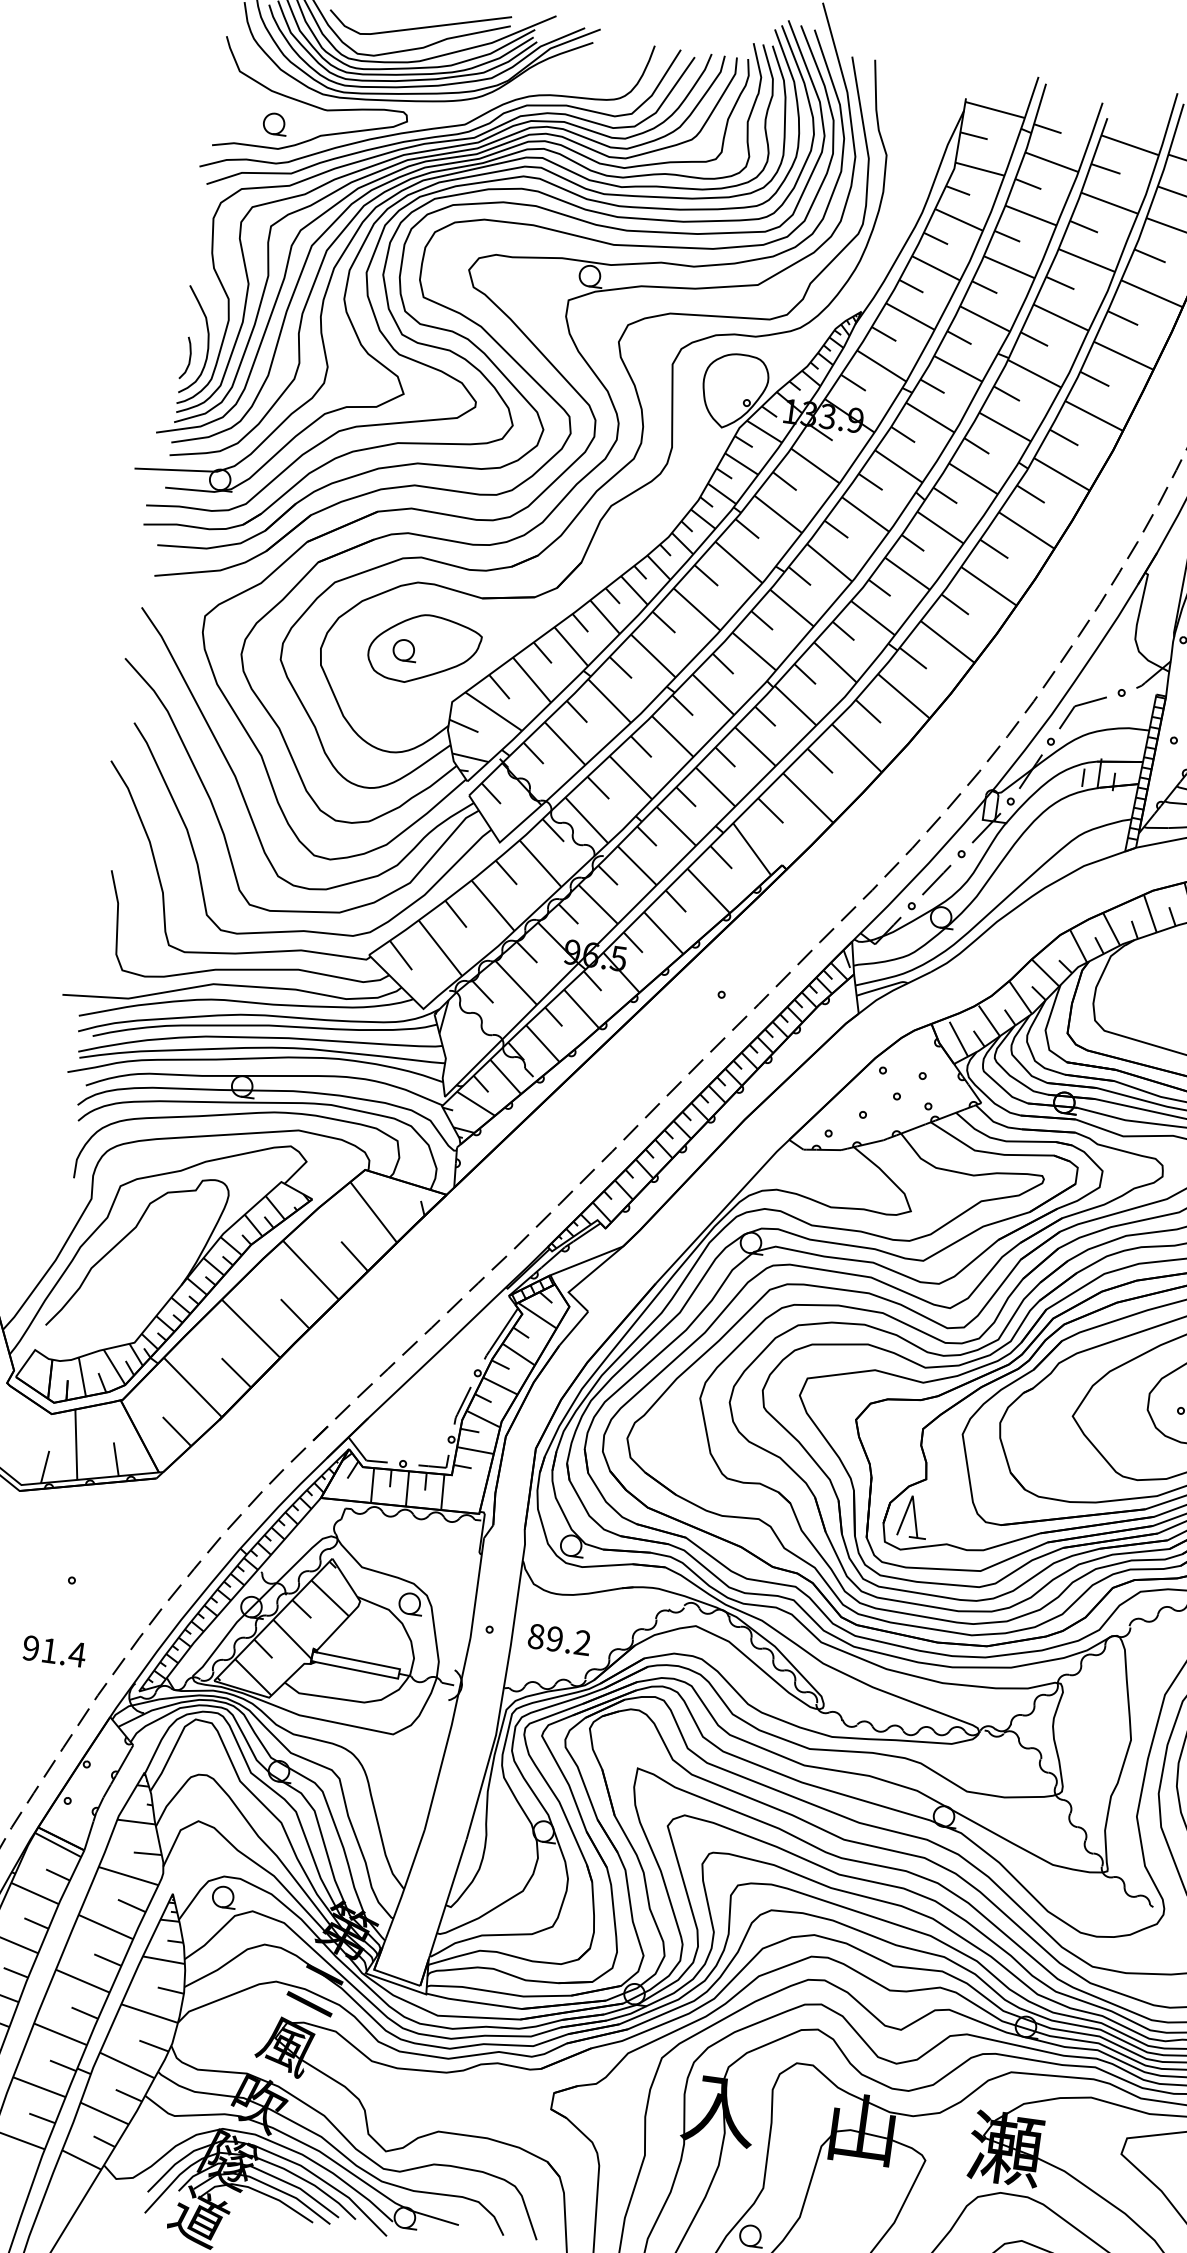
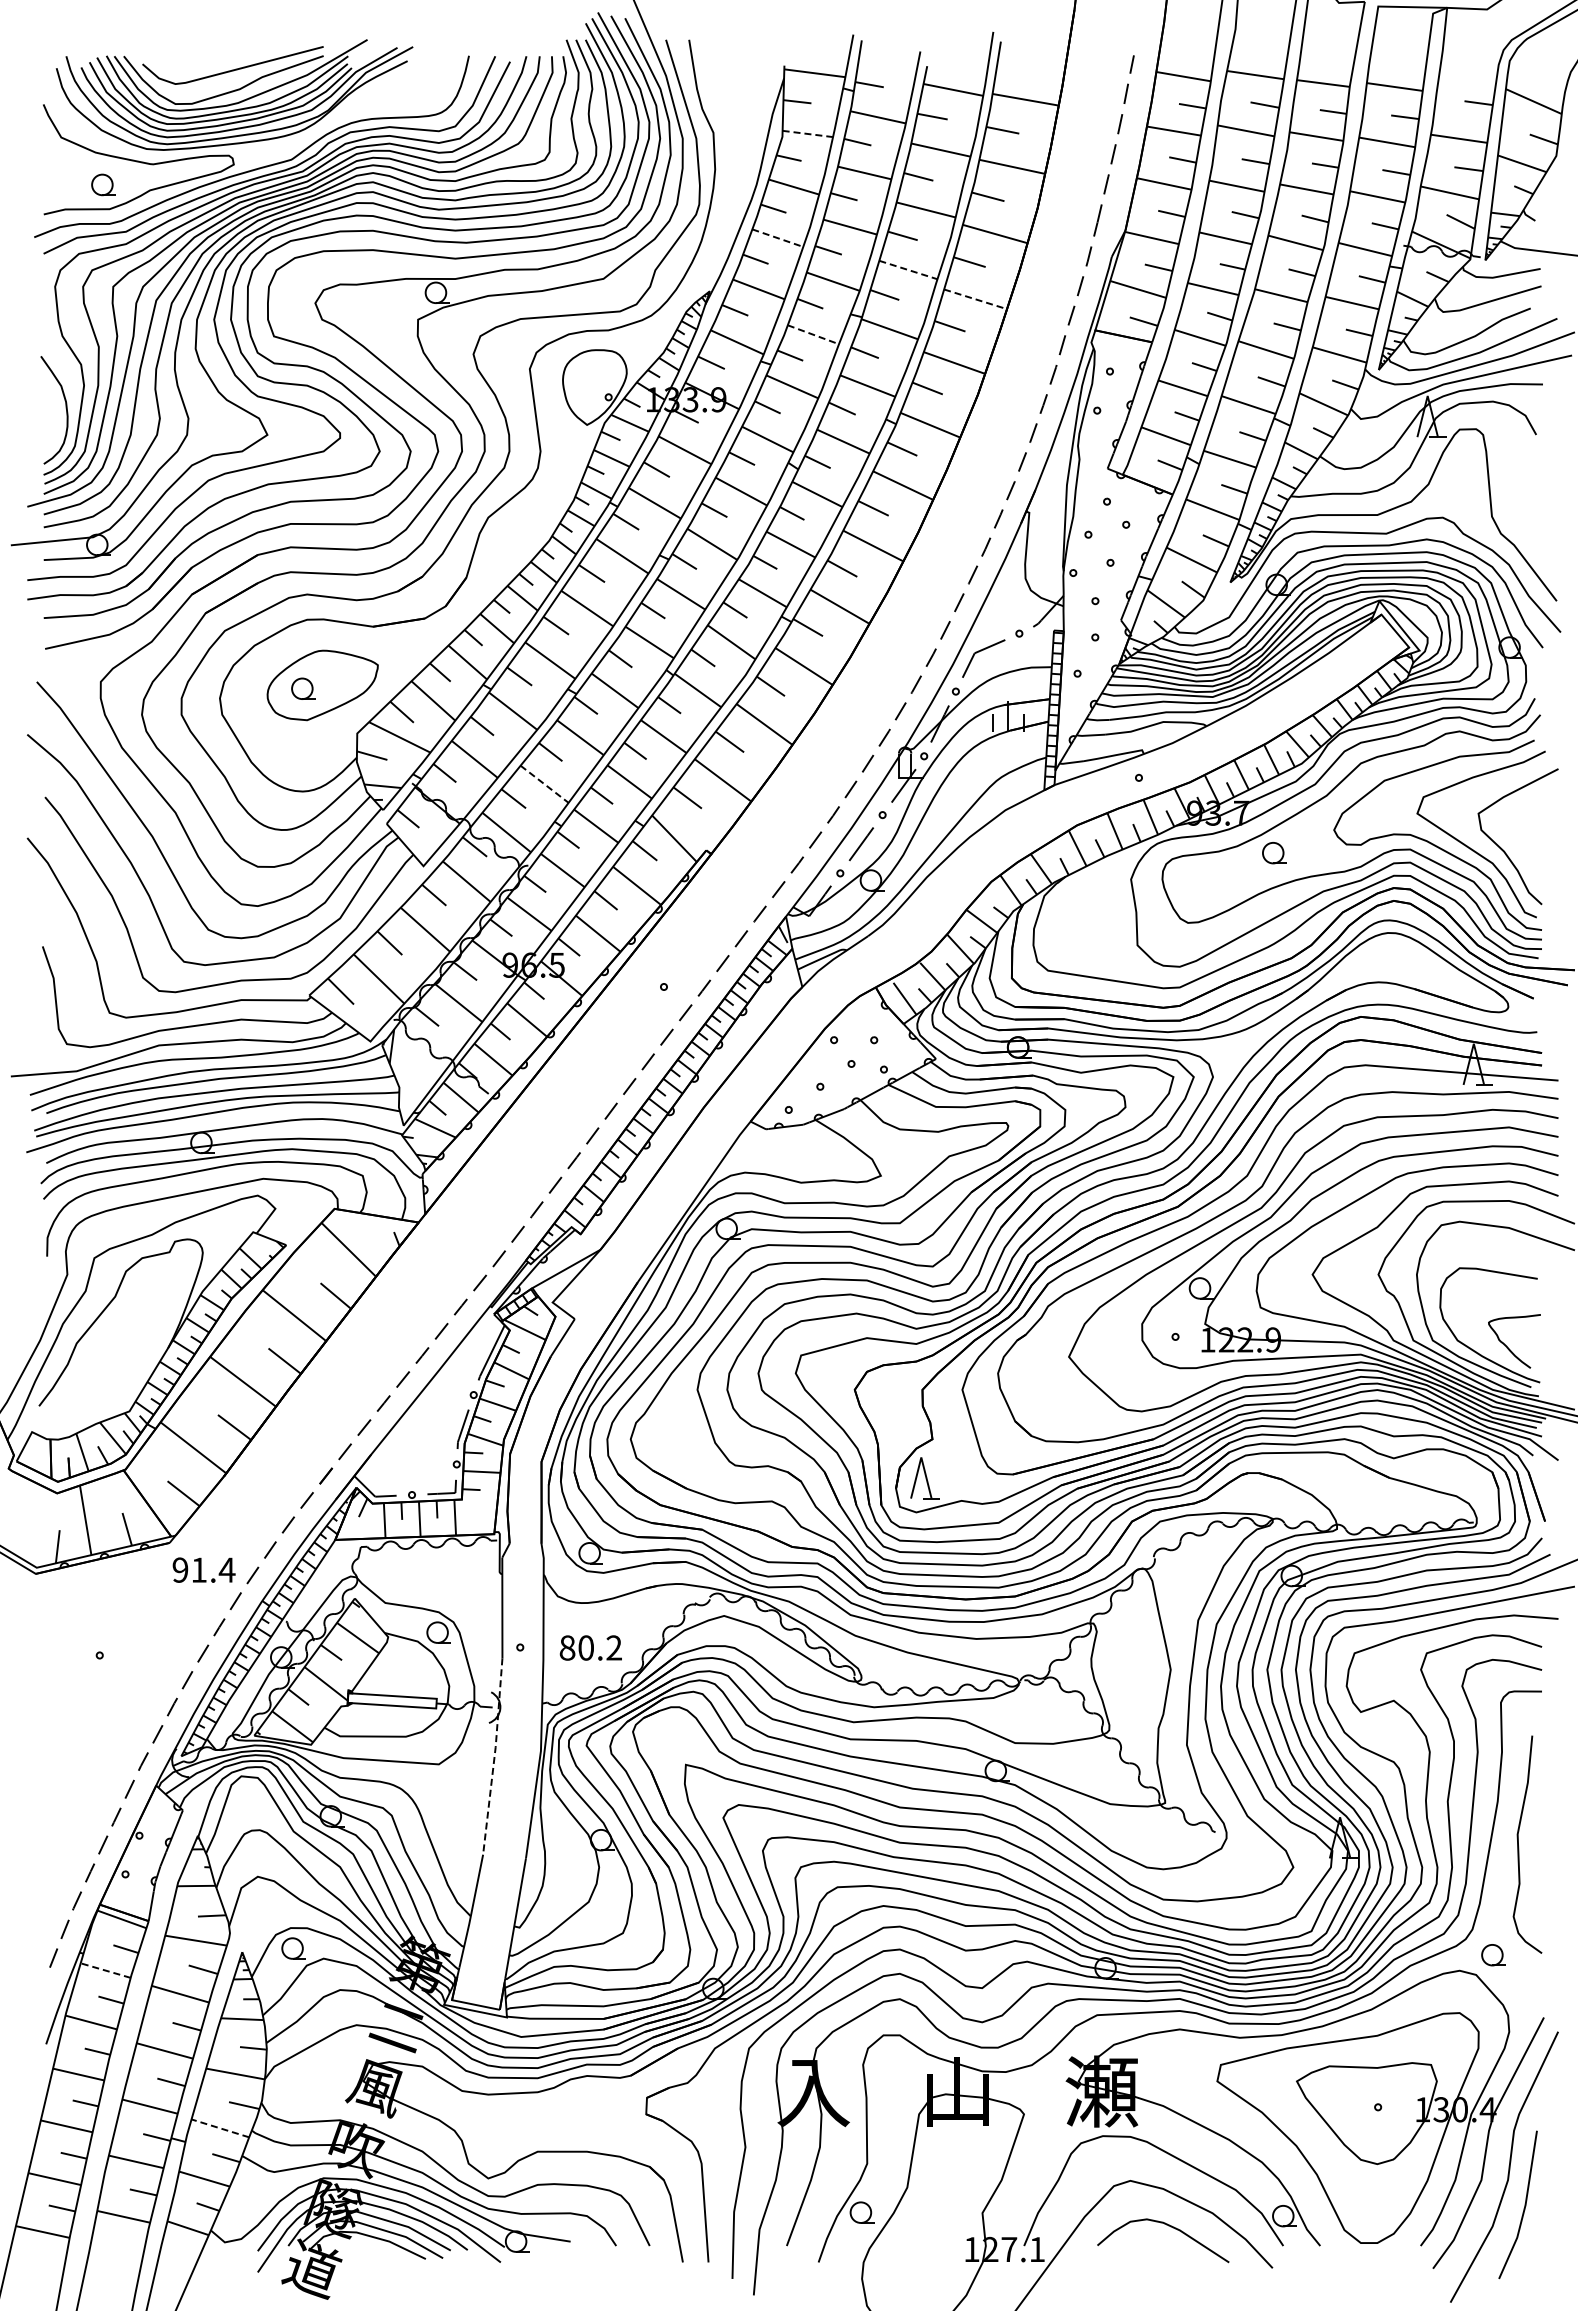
line: (980, 169) -> (808, 134), solid -> dashed
line: (935, 268) -> (777, 238), solid -> dashed
line: (1061, 318) -> (908, 270), solid -> dashed
line: (1123, 355) -> (975, 299), solid -> dashed
curve: (189, 358) -> (50, 428), removed
line: (958, 368) -> (813, 334), solid -> dashed
line: (630, 777) -> (544, 784), solid -> dashed
text: (554, 1638) -> (585, 1647), 89.2 -> 80.2
text: (53, 1650) -> (203, 1569), moved
line: (449, 1734) -> (494, 1756), solid -> dashed
line: (34, 1893) -> (105, 1970), solid -> dashed
line: (126, 2065) -> (219, 2128), solid -> dashed

